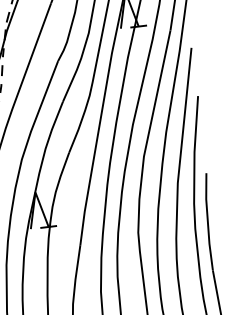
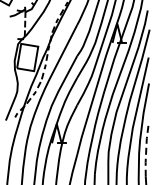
line: (208, 221) -> (146, 150), solid -> dashed

